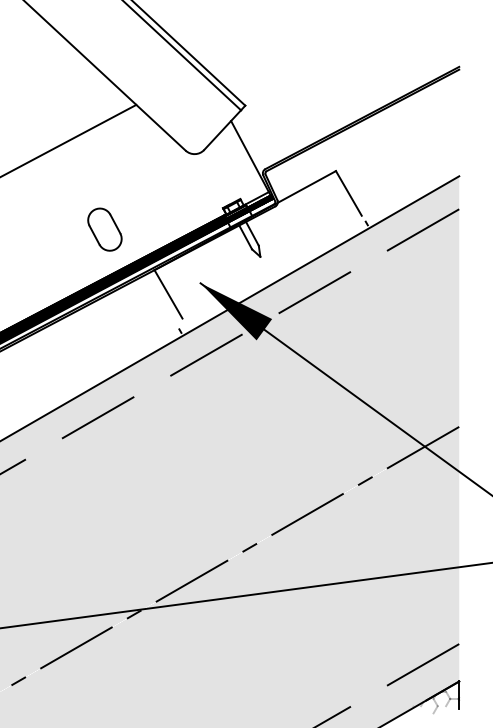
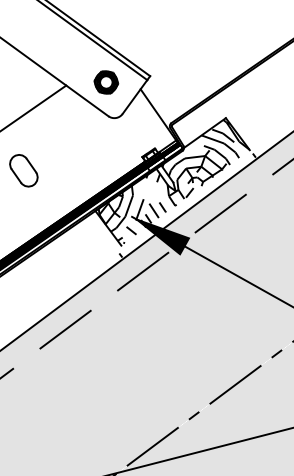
part: (188, 106) -> (106, 82), added
part: (104, 229) -> (23, 170), moved
hatch: (259, 244) -> (173, 181), added

